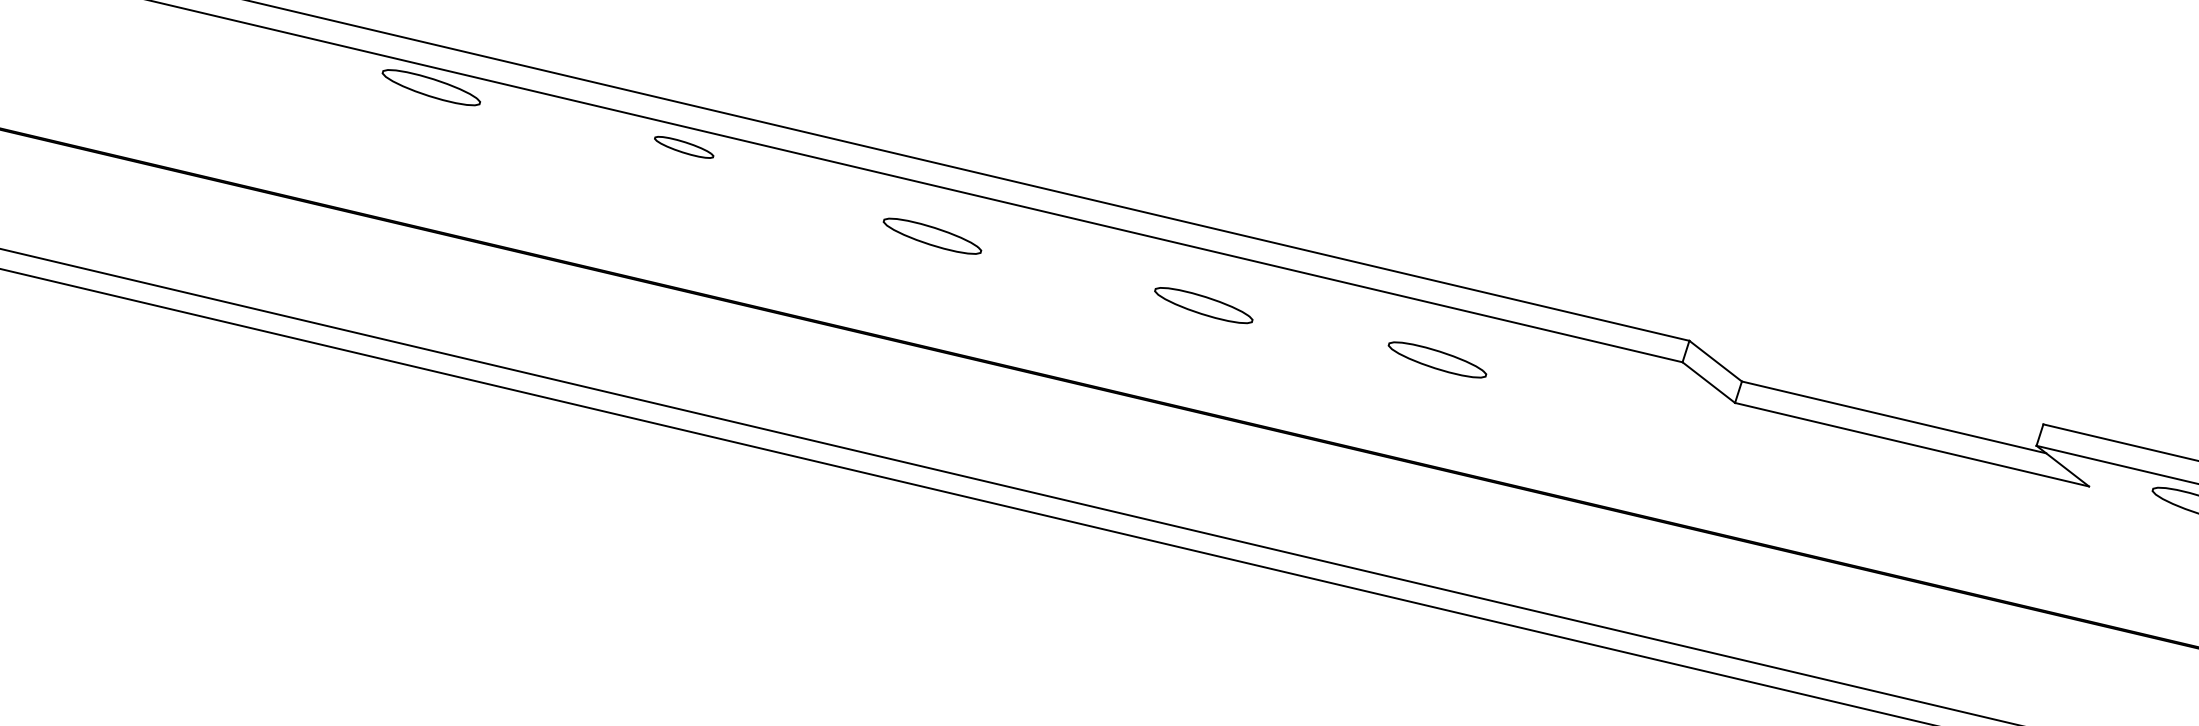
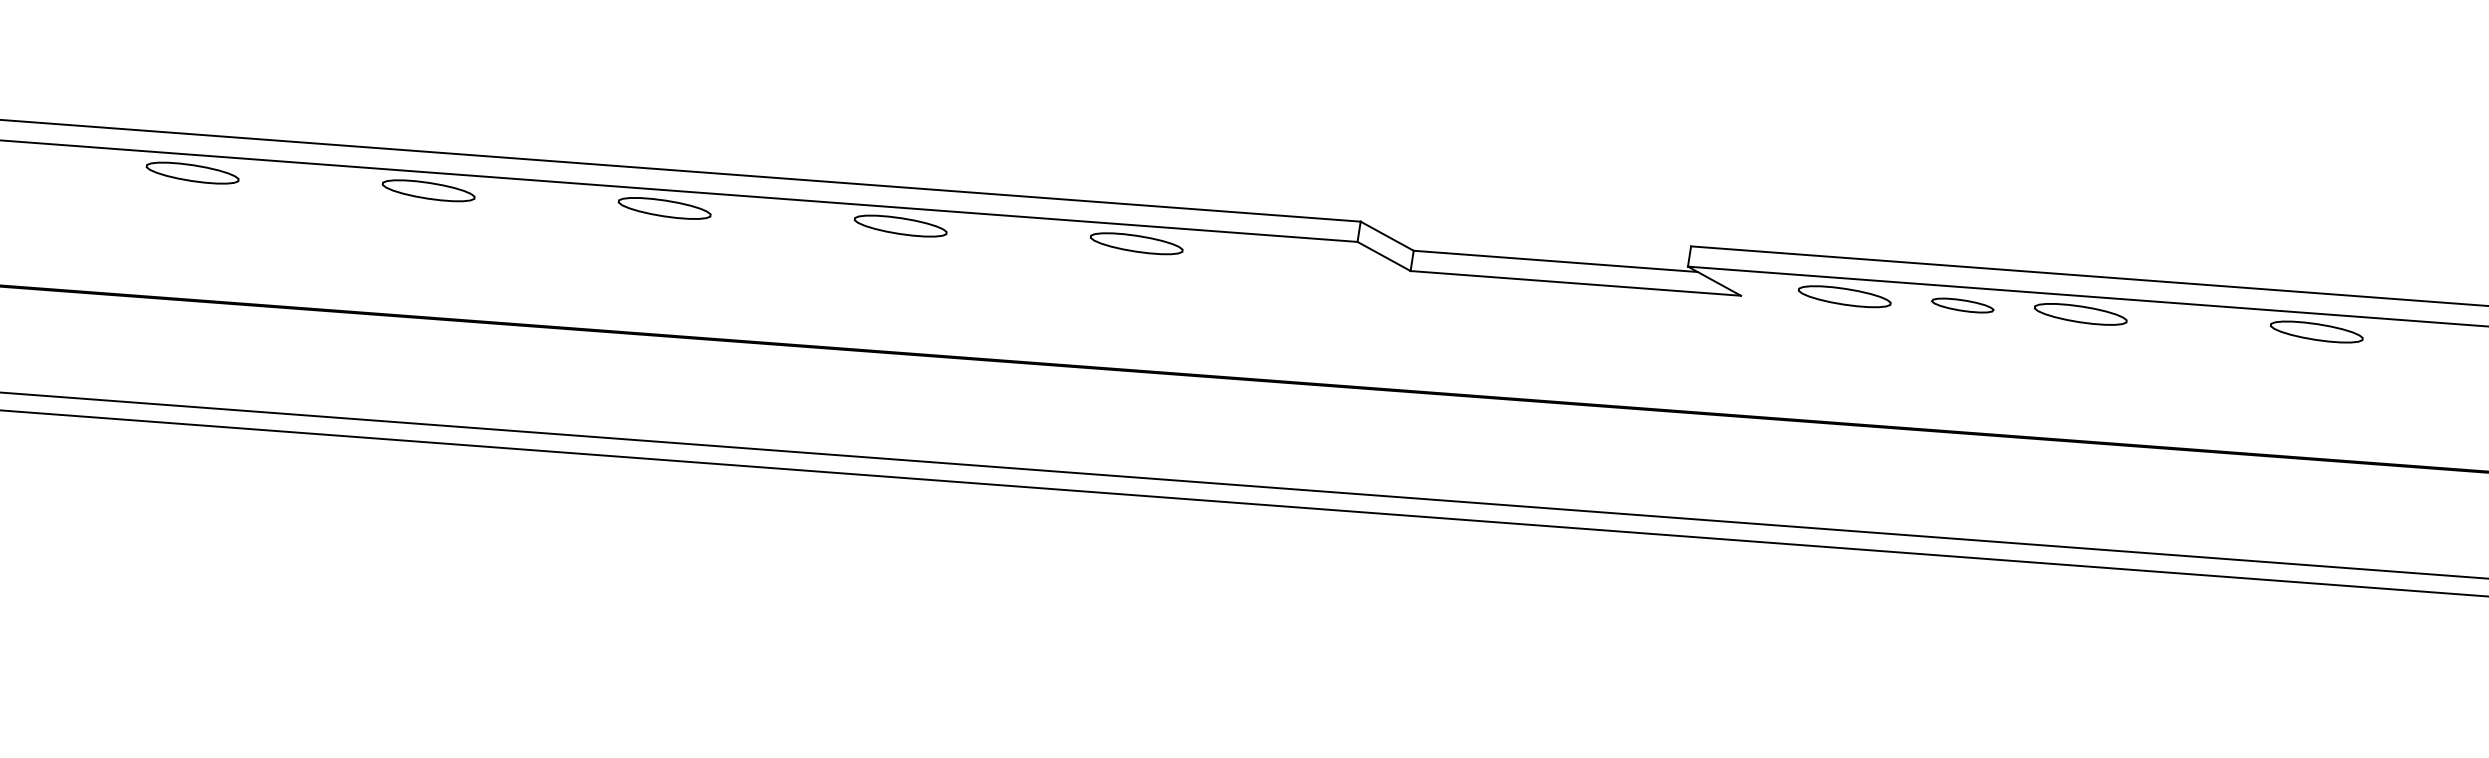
part: (684, 146) -> (428, 190), size x1.67
part: (932, 236) -> (664, 208), moved
part: (1203, 304) -> (900, 225), moved
part: (1437, 359) -> (1136, 243), moved

